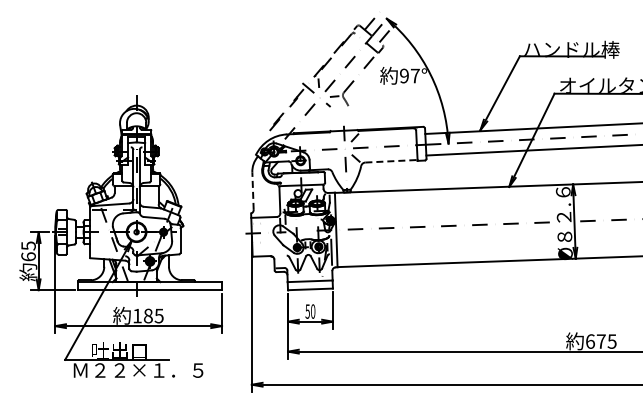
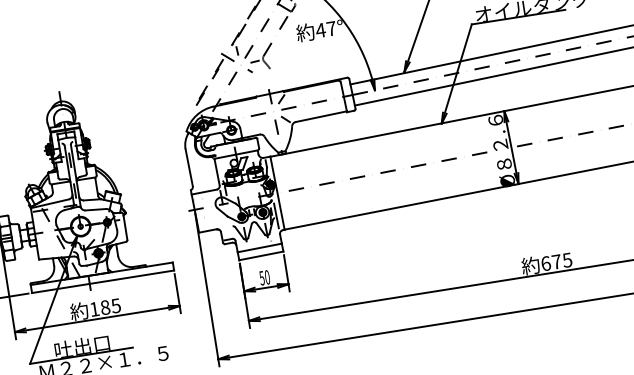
text: (404, 75) -> (320, 29), 97° -> 47°
line: (391, 161) -> (321, 116), dashed -> solid
line: (253, 191) -> (189, 168), dashed -> solid

